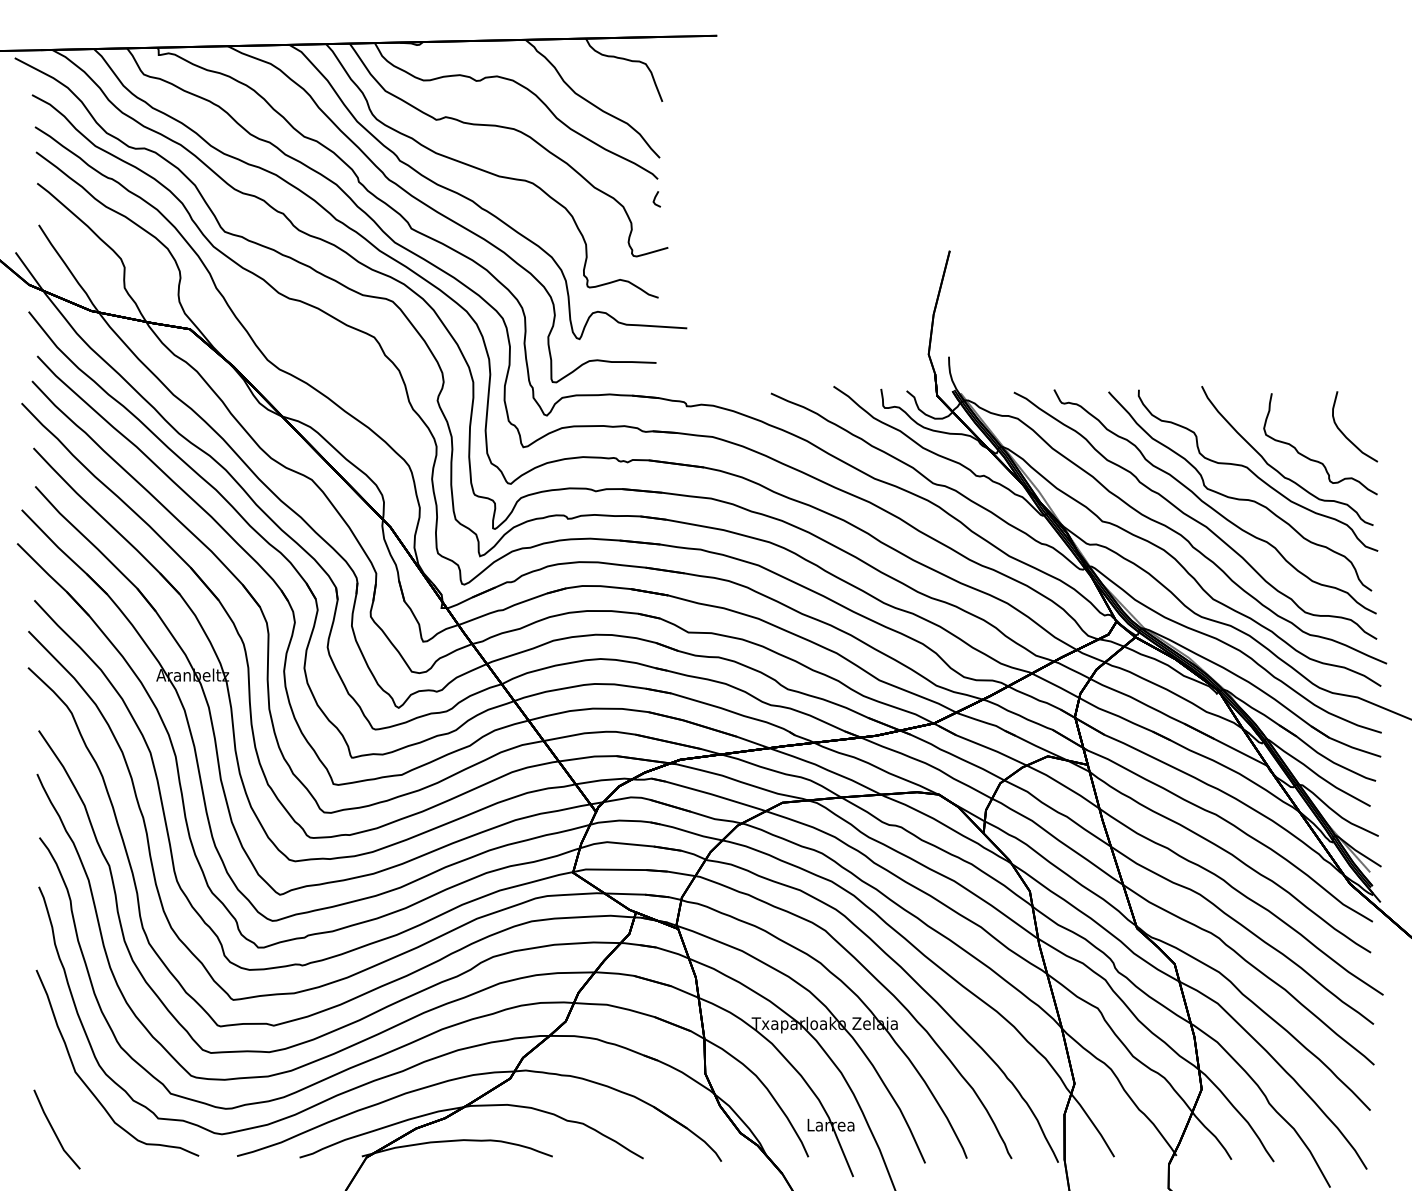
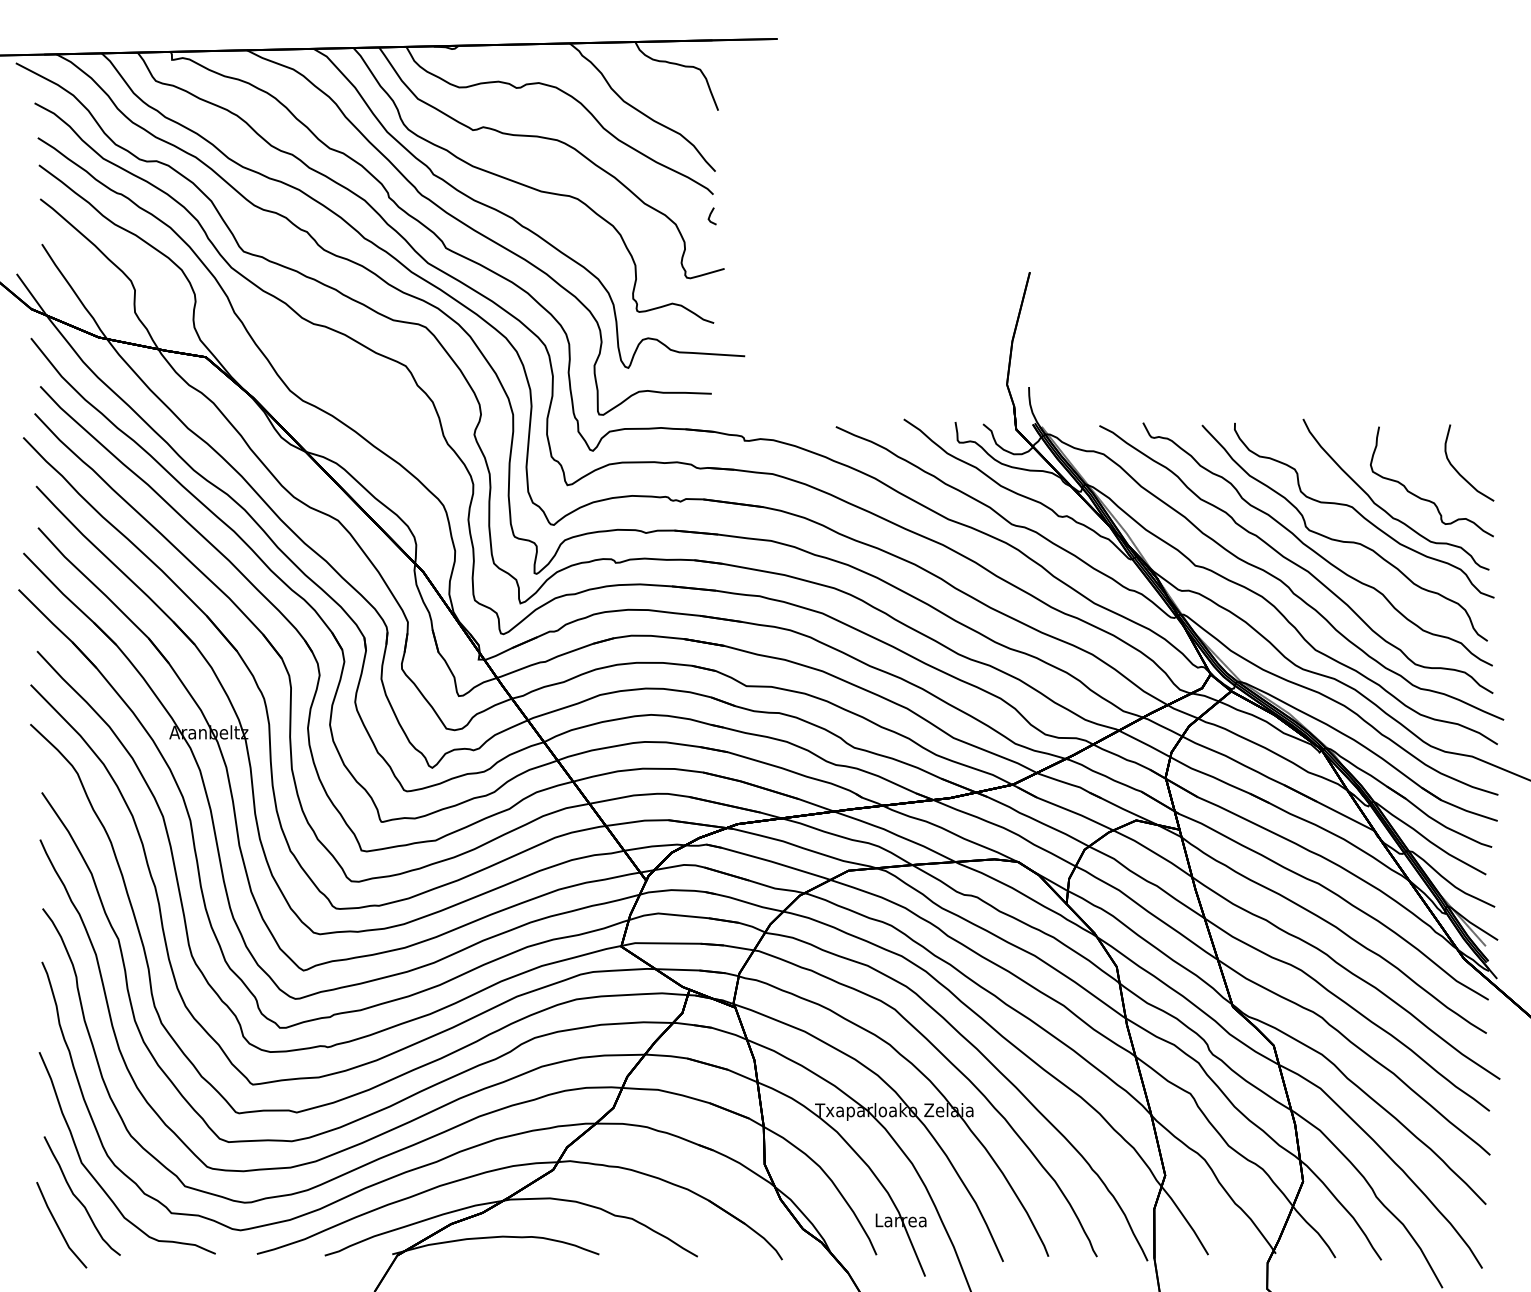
curve: (72, 1104) -> (78, 1198), added

